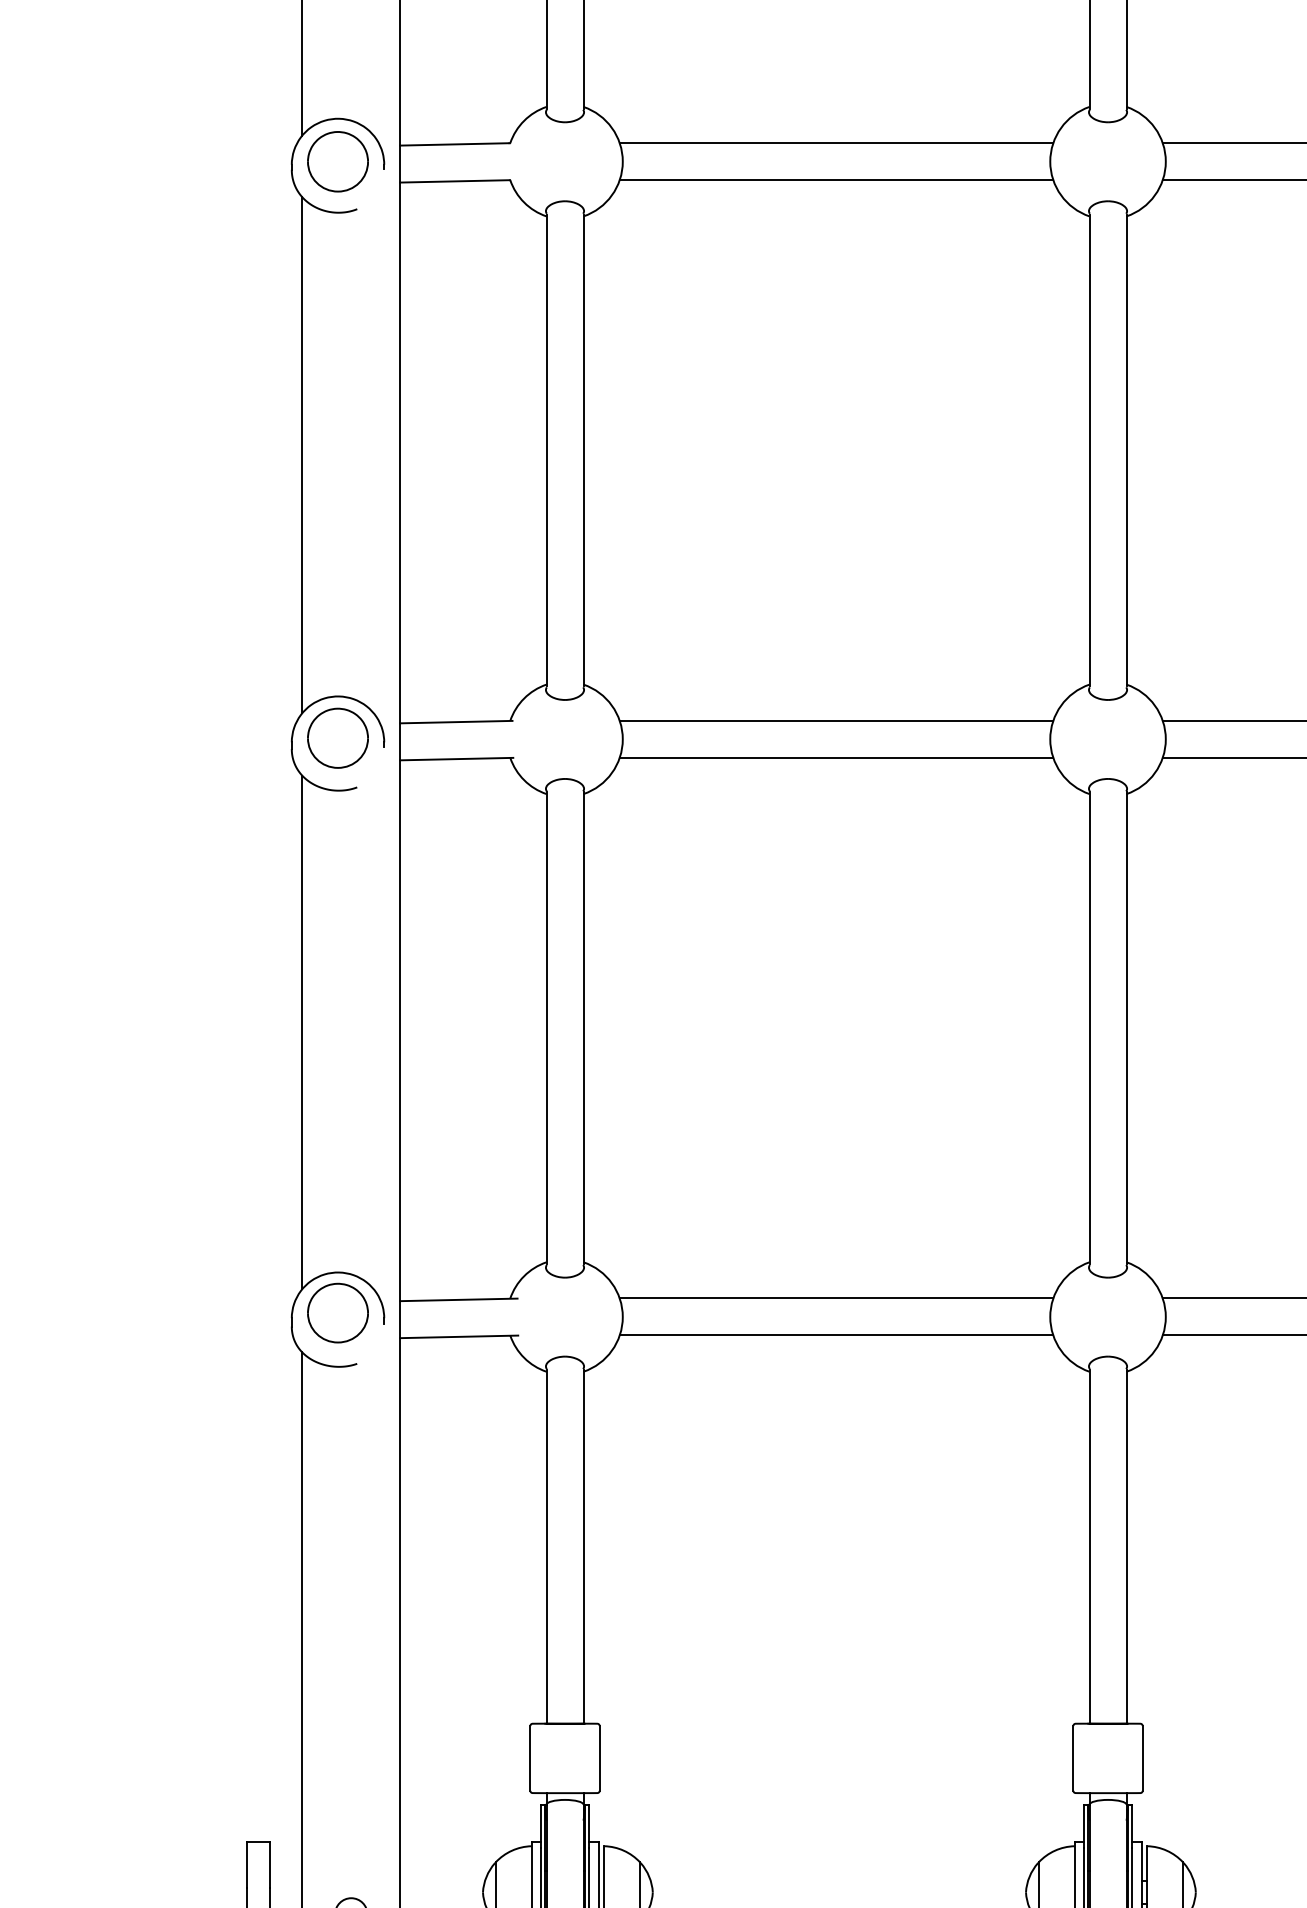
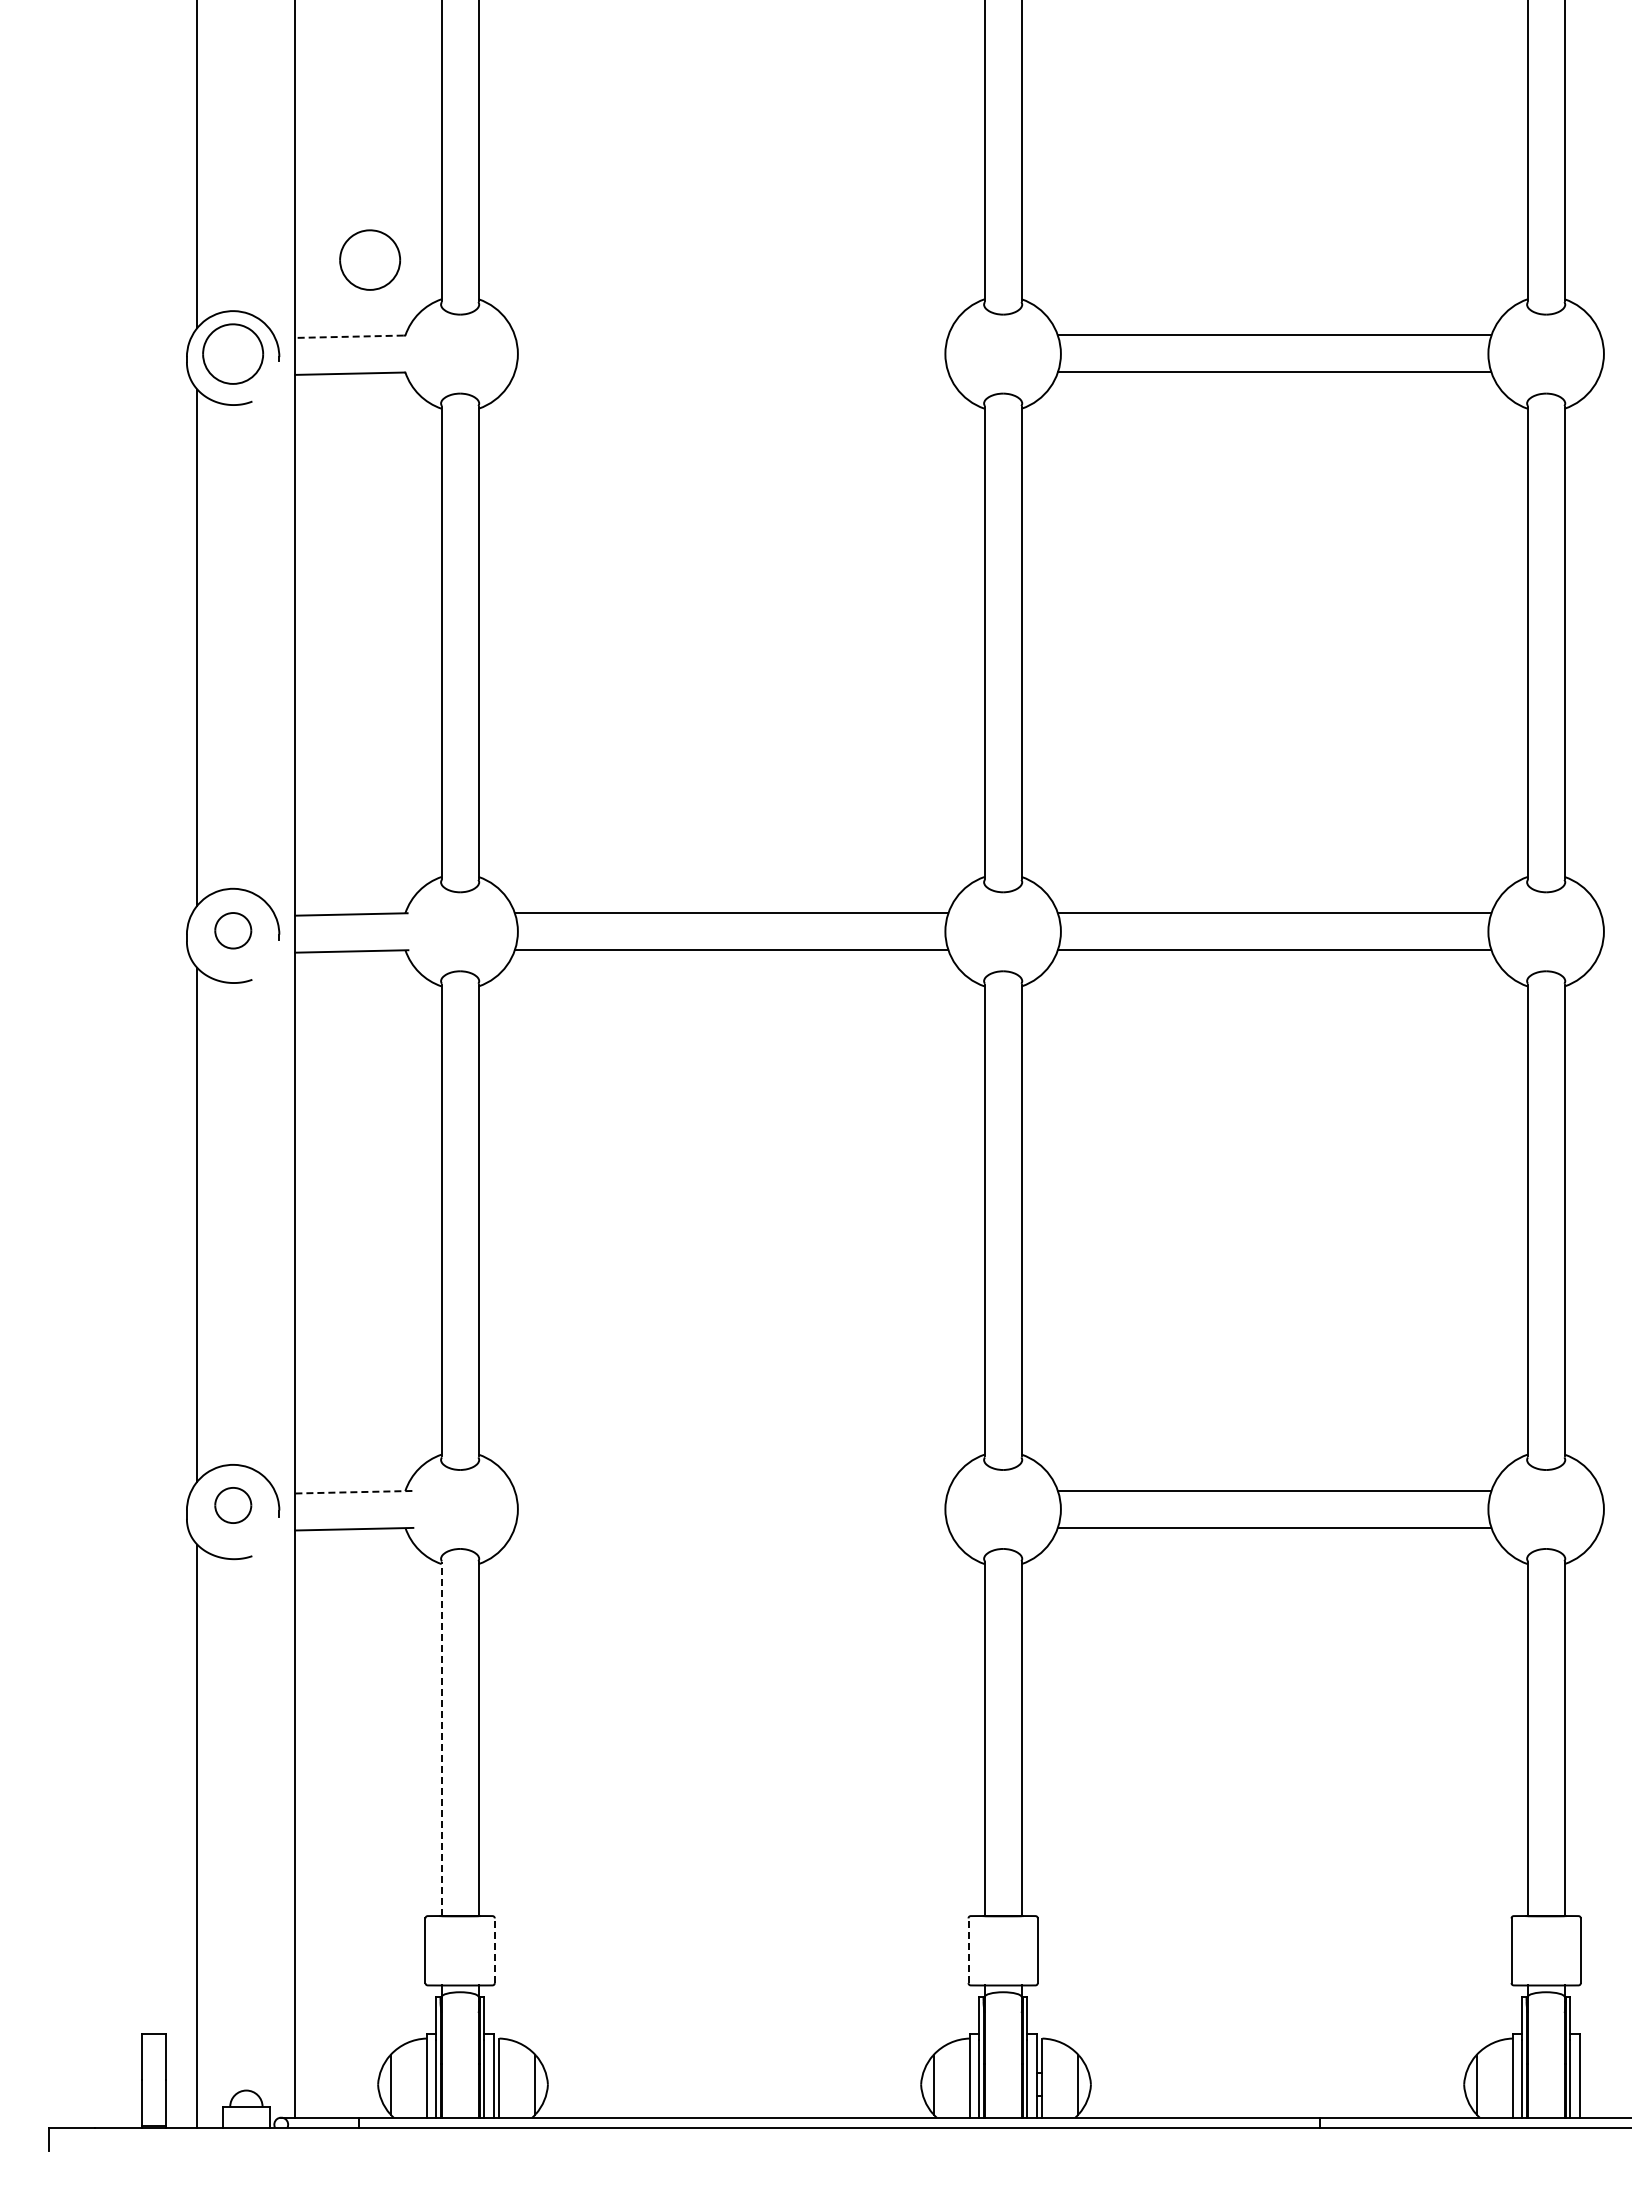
part: (475, 67) -> (370, 259), added
line: (836, 143) -> (731, 335), removed
line: (454, 144) -> (349, 336), solid -> dashed
line: (836, 180) -> (731, 372), removed
part: (338, 738) -> (233, 930), size x0.6
line: (836, 1298) -> (731, 1490), removed
line: (459, 1300) -> (354, 1492), solid -> dashed
part: (338, 1313) -> (233, 1505), size x0.6
line: (836, 1335) -> (731, 1527), removed
line: (546, 1547) -> (441, 1739), solid -> dashed
line: (599, 1758) -> (494, 1950), solid -> dashed
line: (1073, 1758) -> (968, 1950), solid -> dashed

